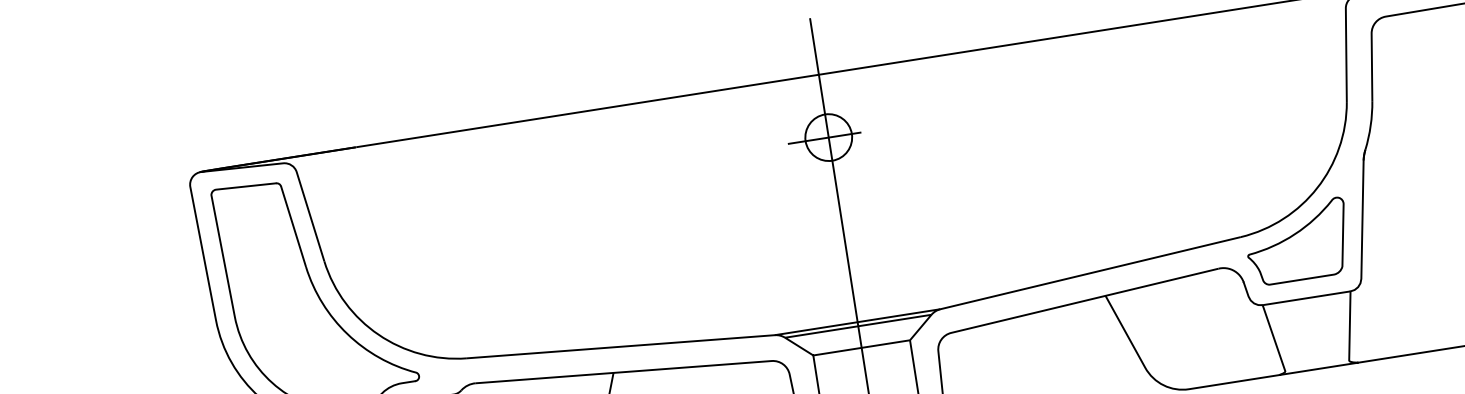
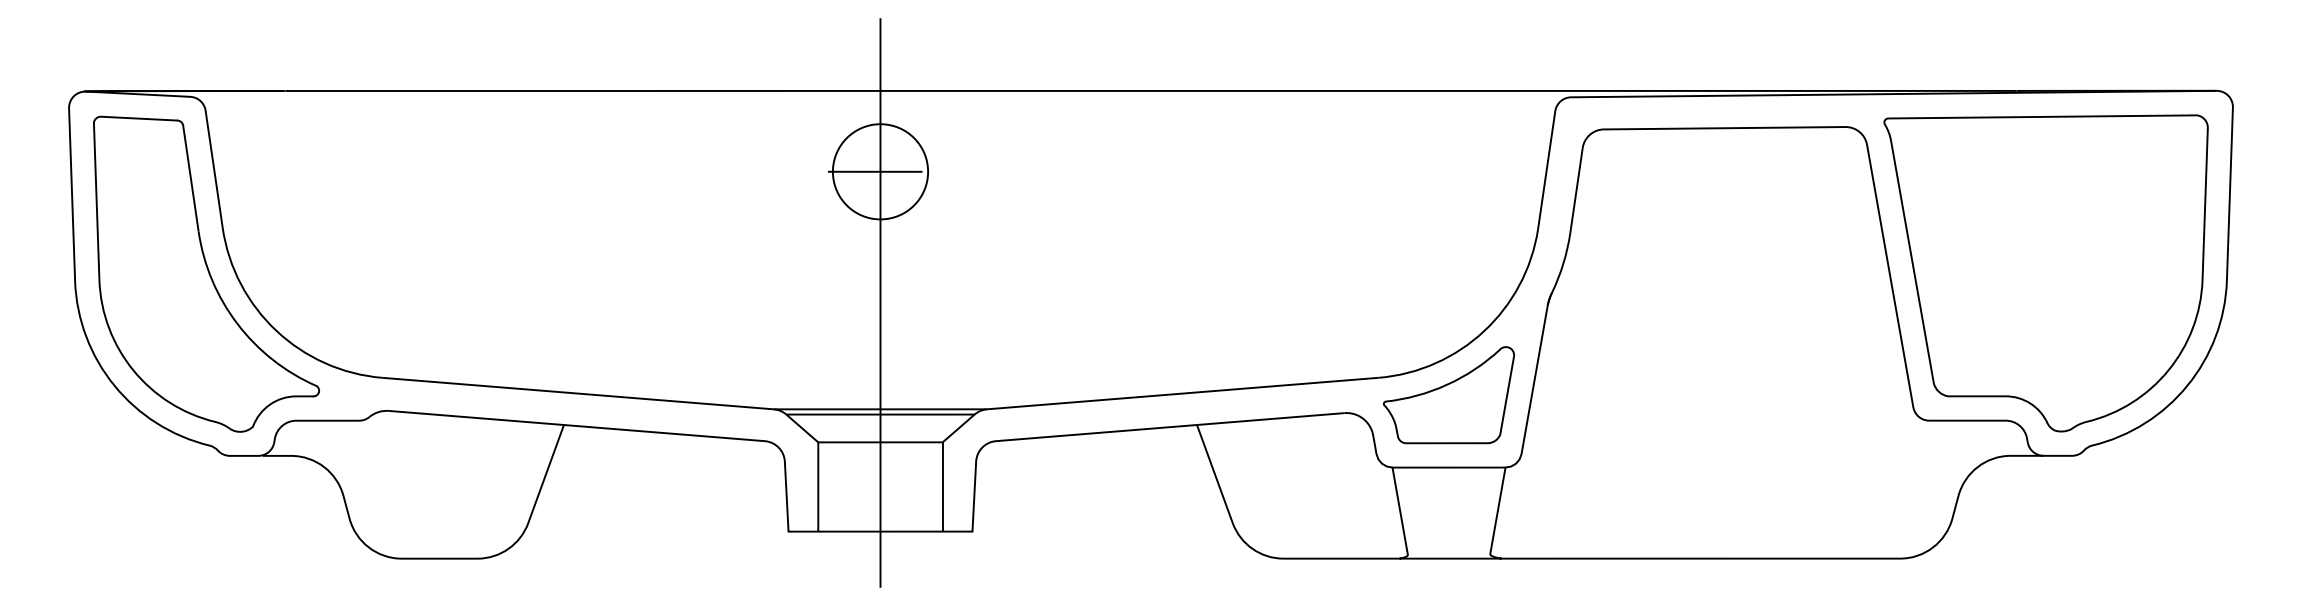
circle: (828, 137) -> (880, 171), size x1.6

